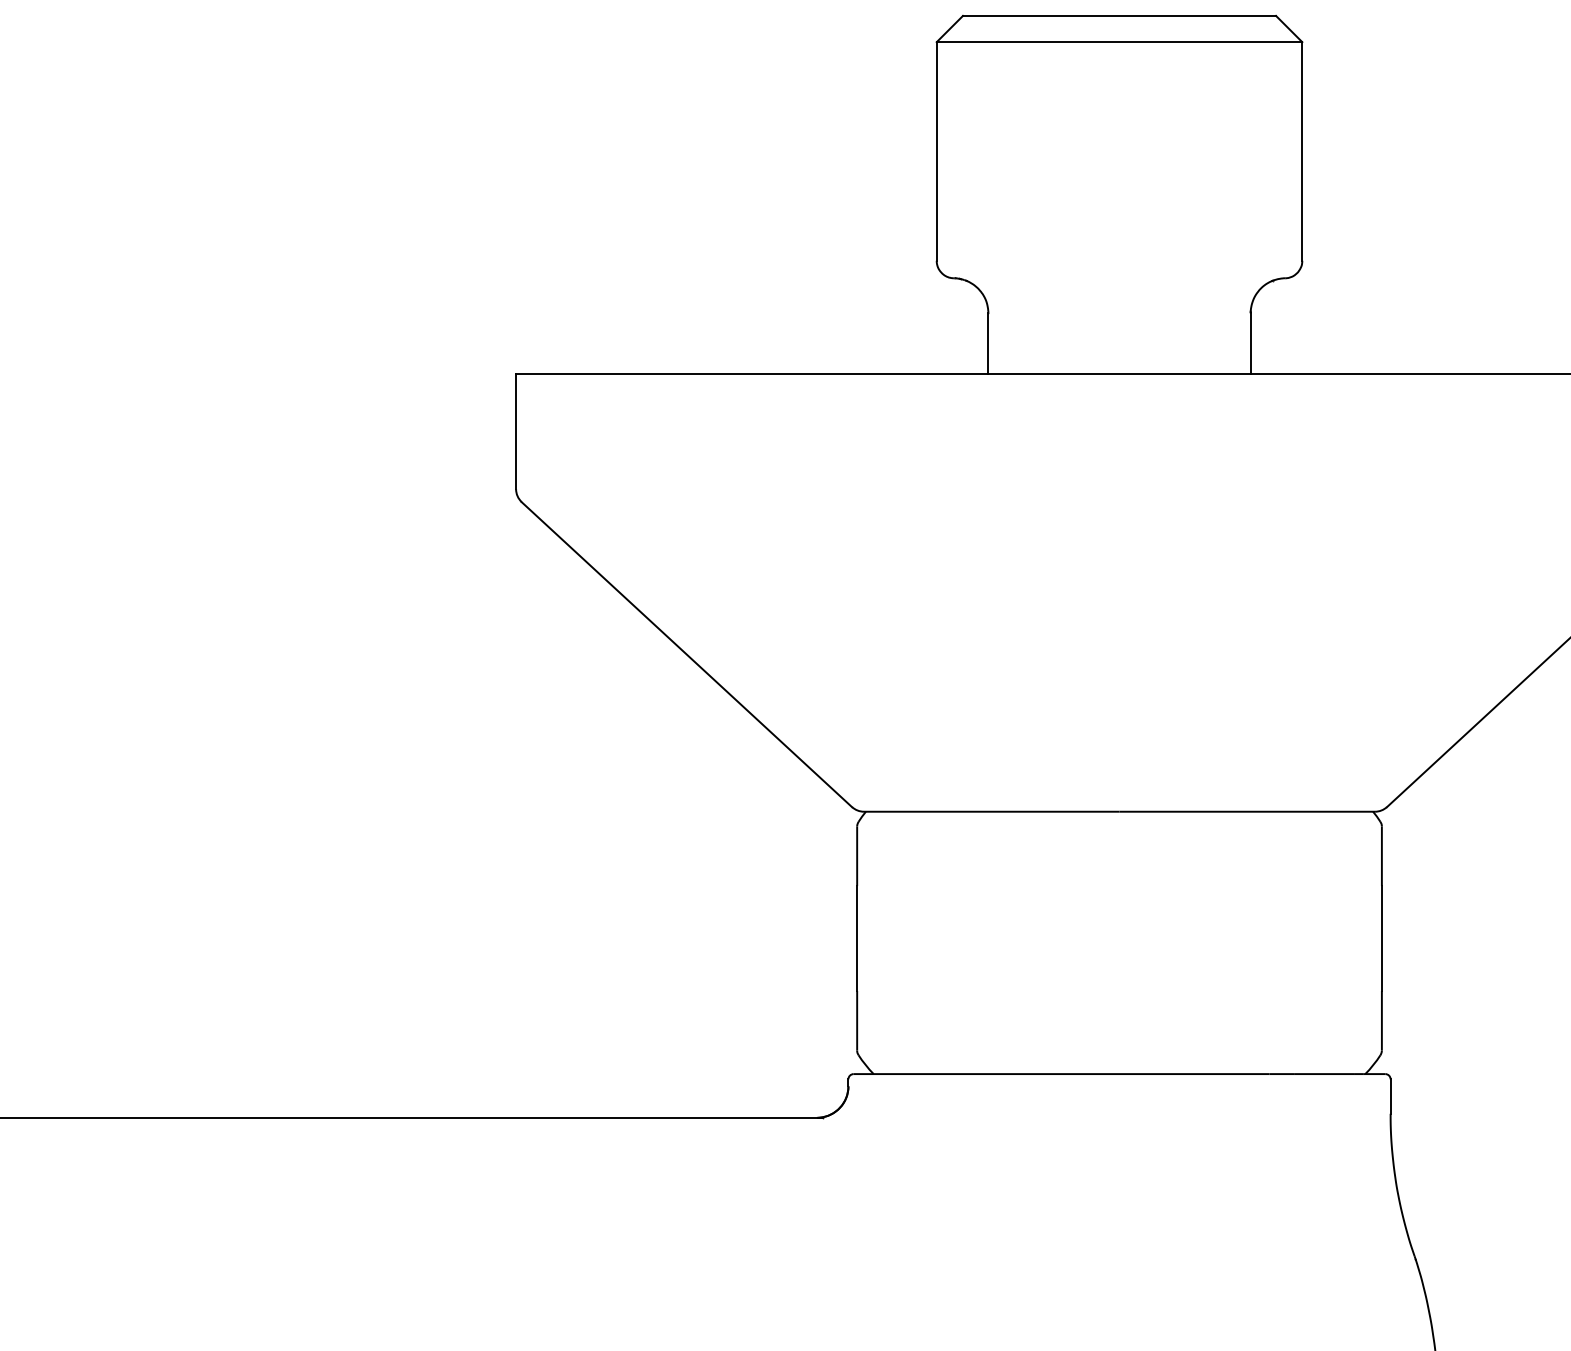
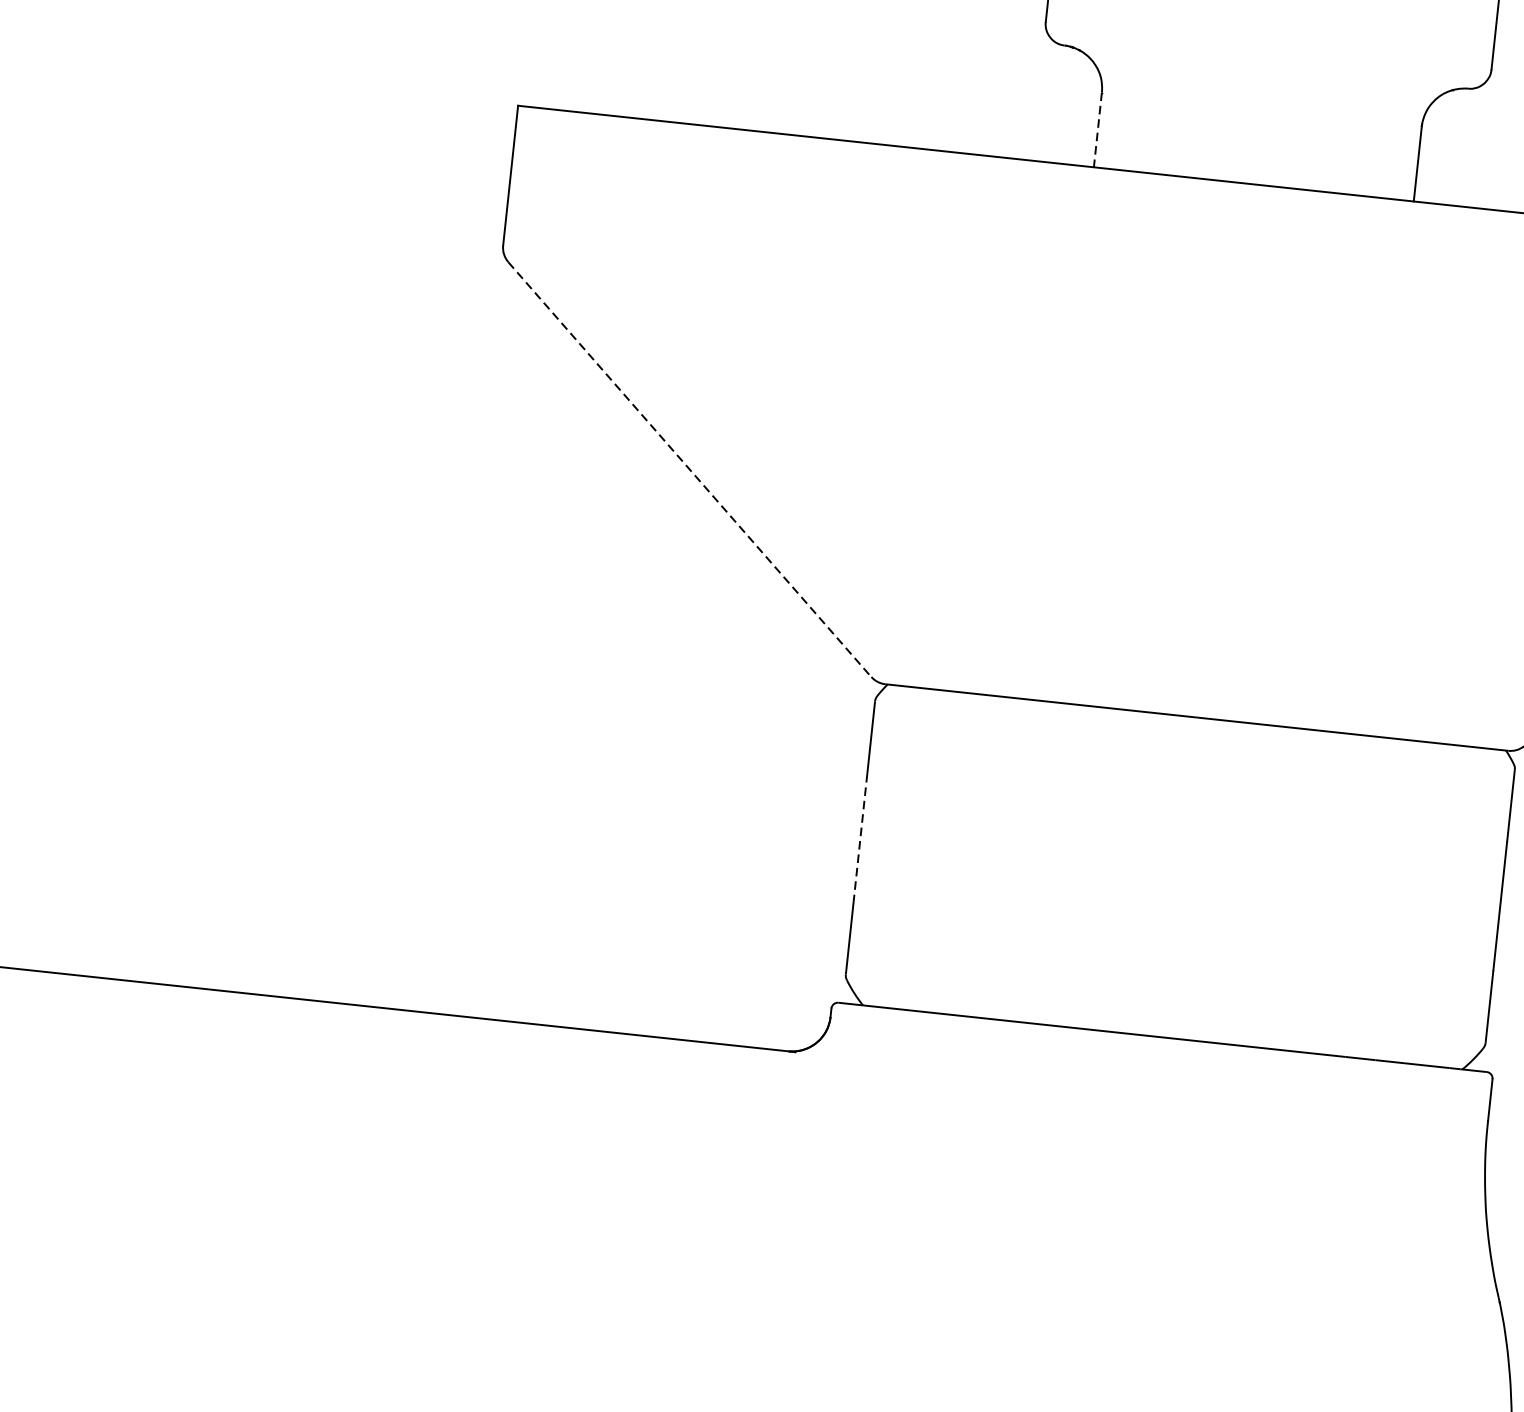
line: (988, 343) -> (1098, 129), solid -> dashed
line: (686, 654) -> (689, 469), solid -> dashed
line: (857, 939) -> (860, 839), solid -> dashed

